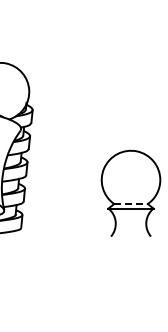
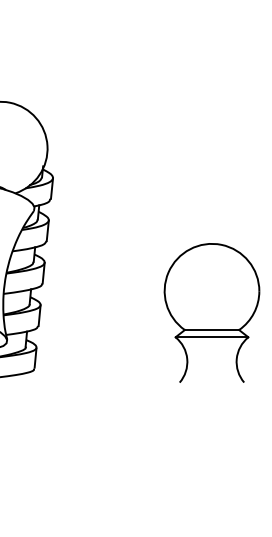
line: (131, 204) -> (212, 330), dashed -> solid

